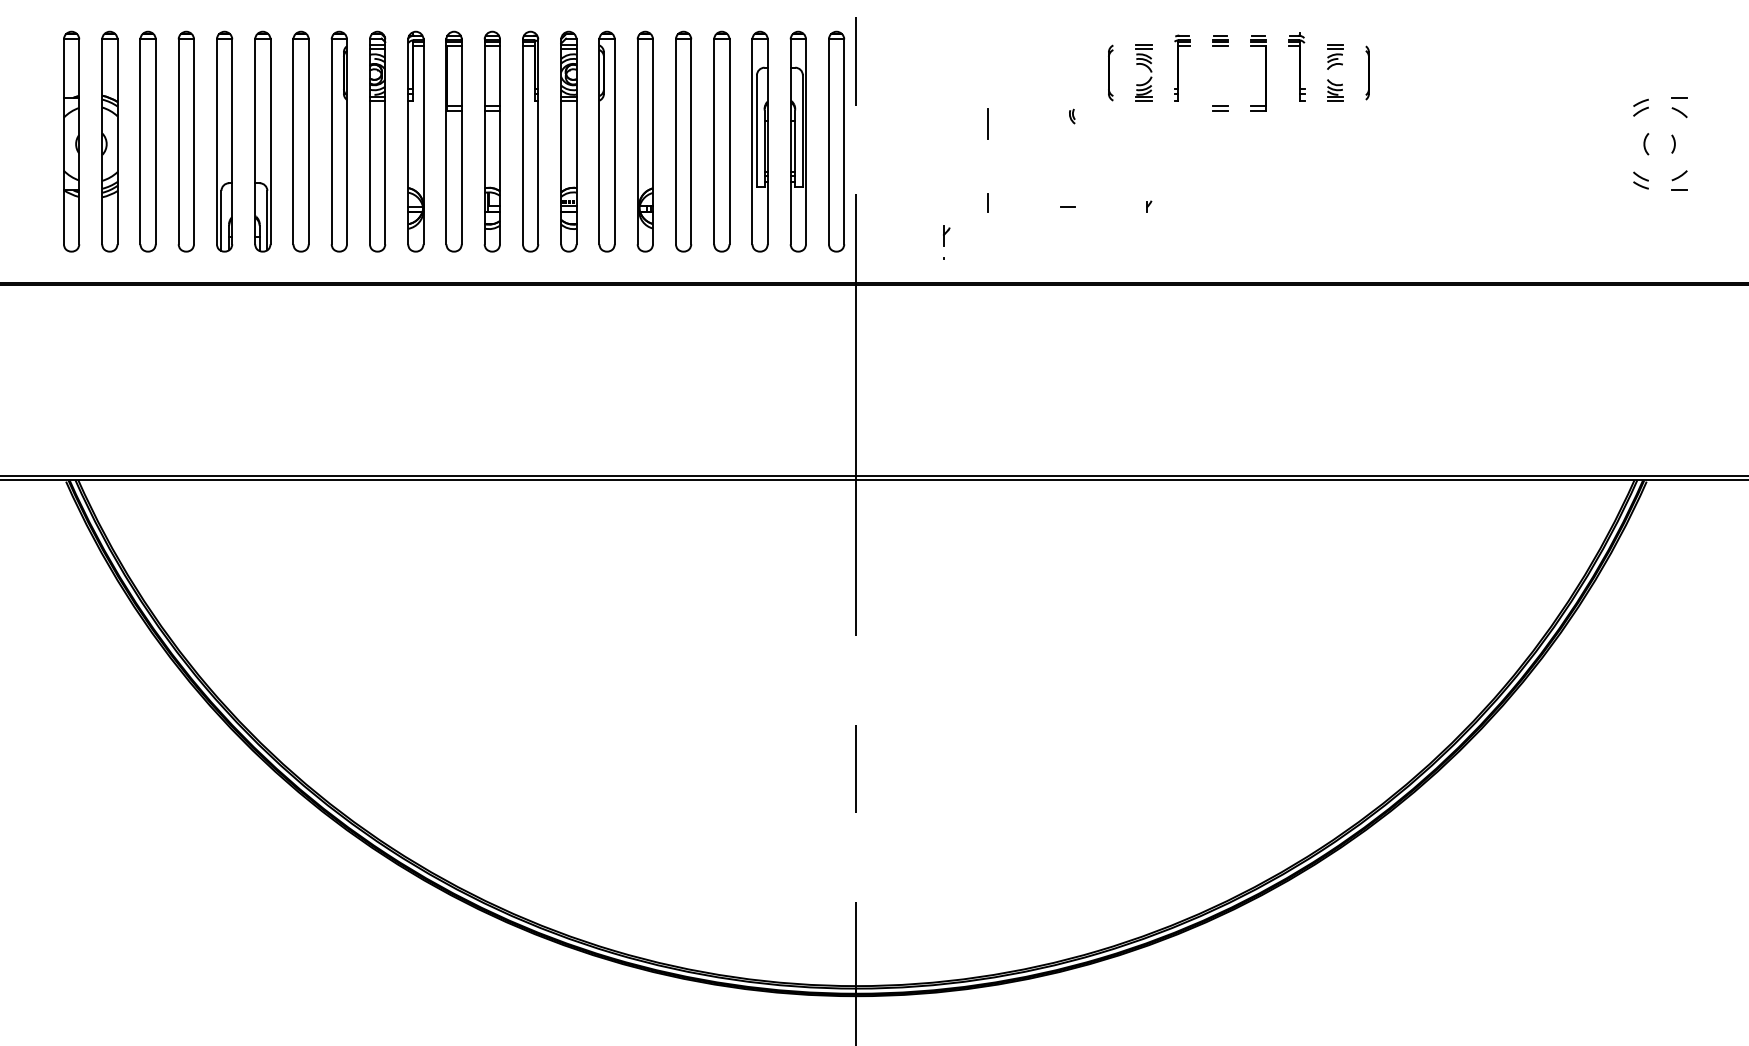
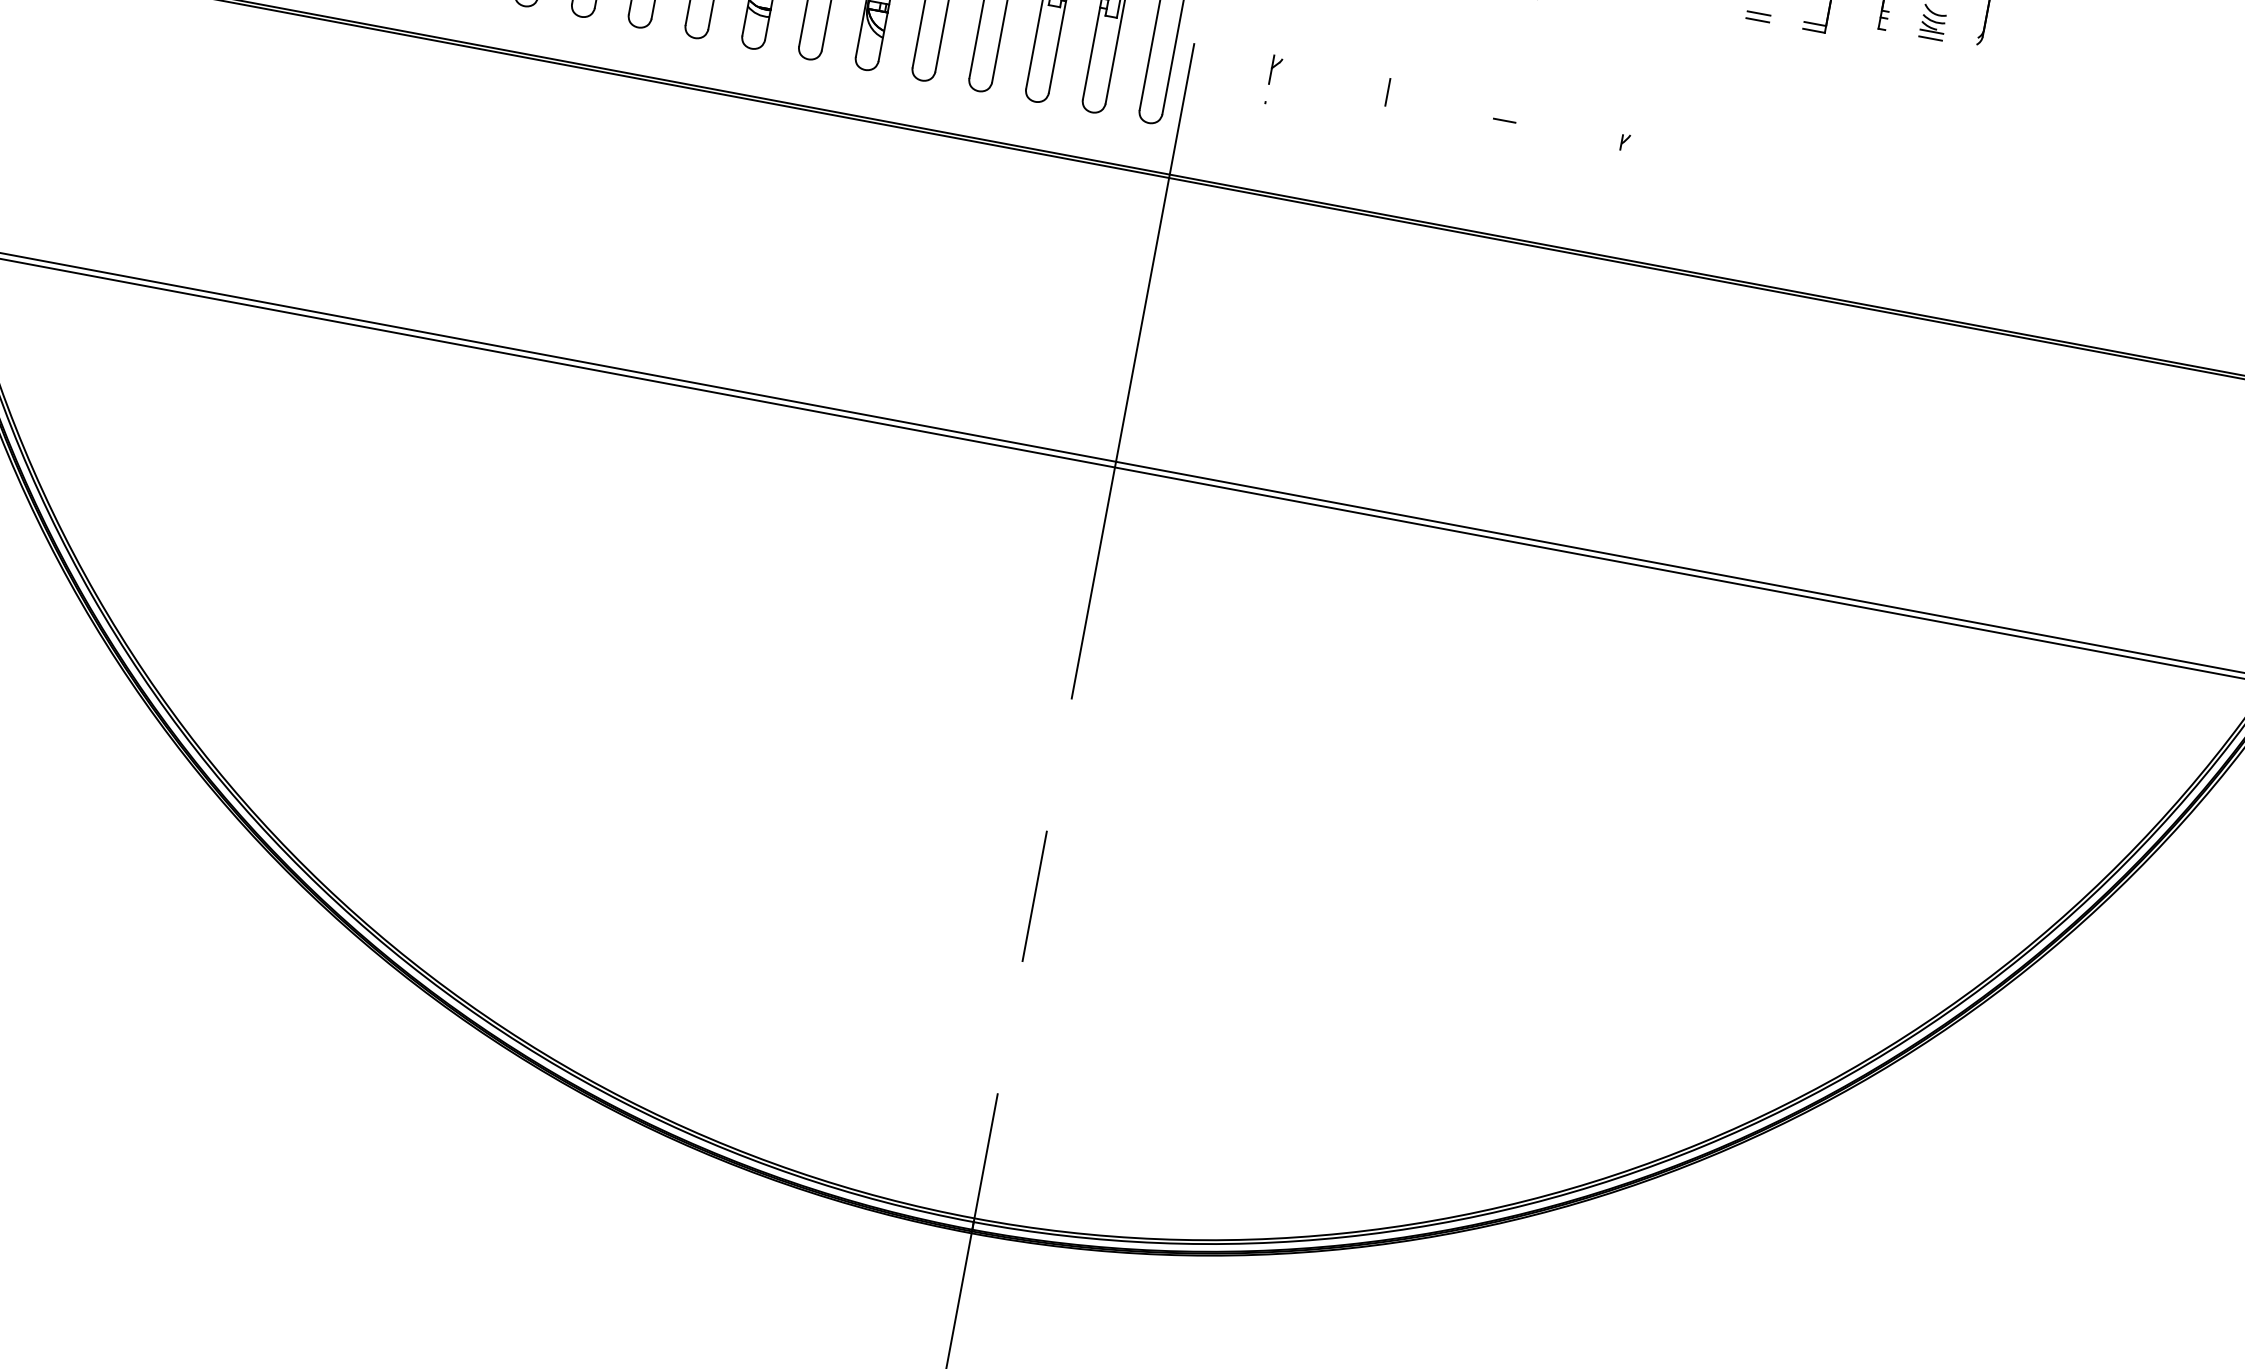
part: (946, 242) -> (1273, 80), moved

